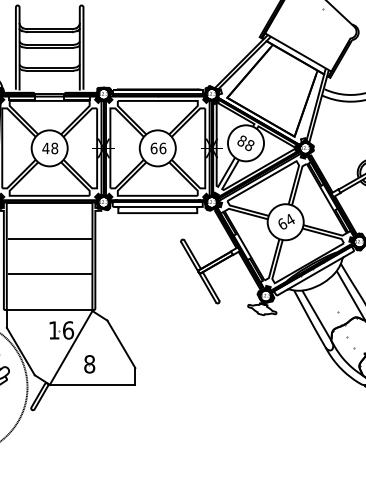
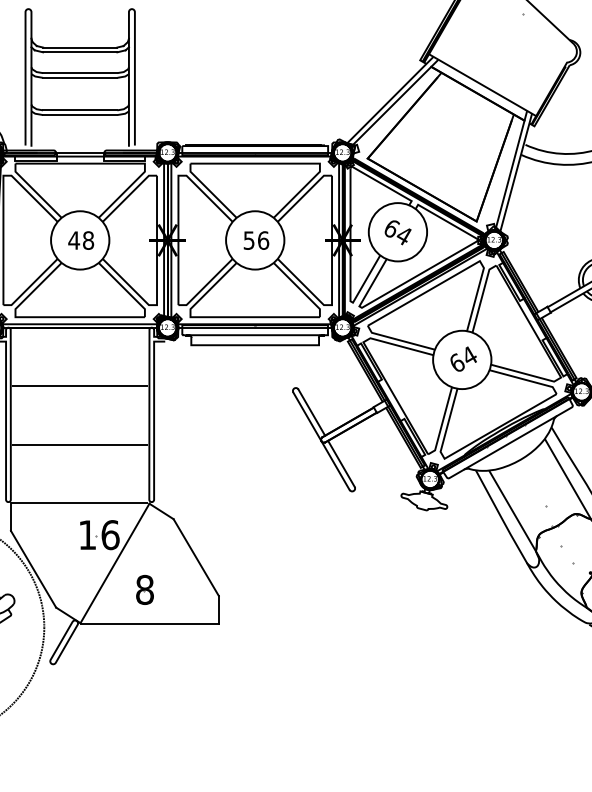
text: (245, 143) -> (397, 232), 88 -> 64
text: (153, 148) -> (248, 240), 66 -> 56

